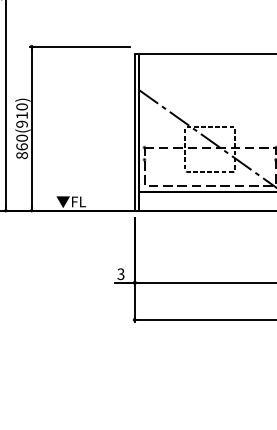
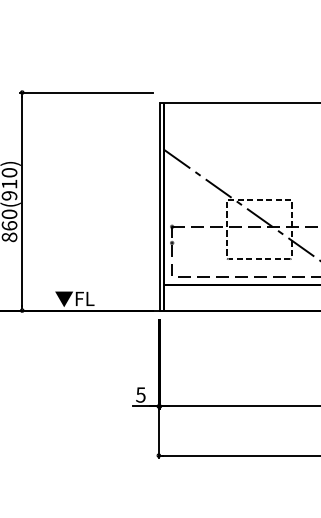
text: (120, 273) -> (140, 394), 3 -> 5

